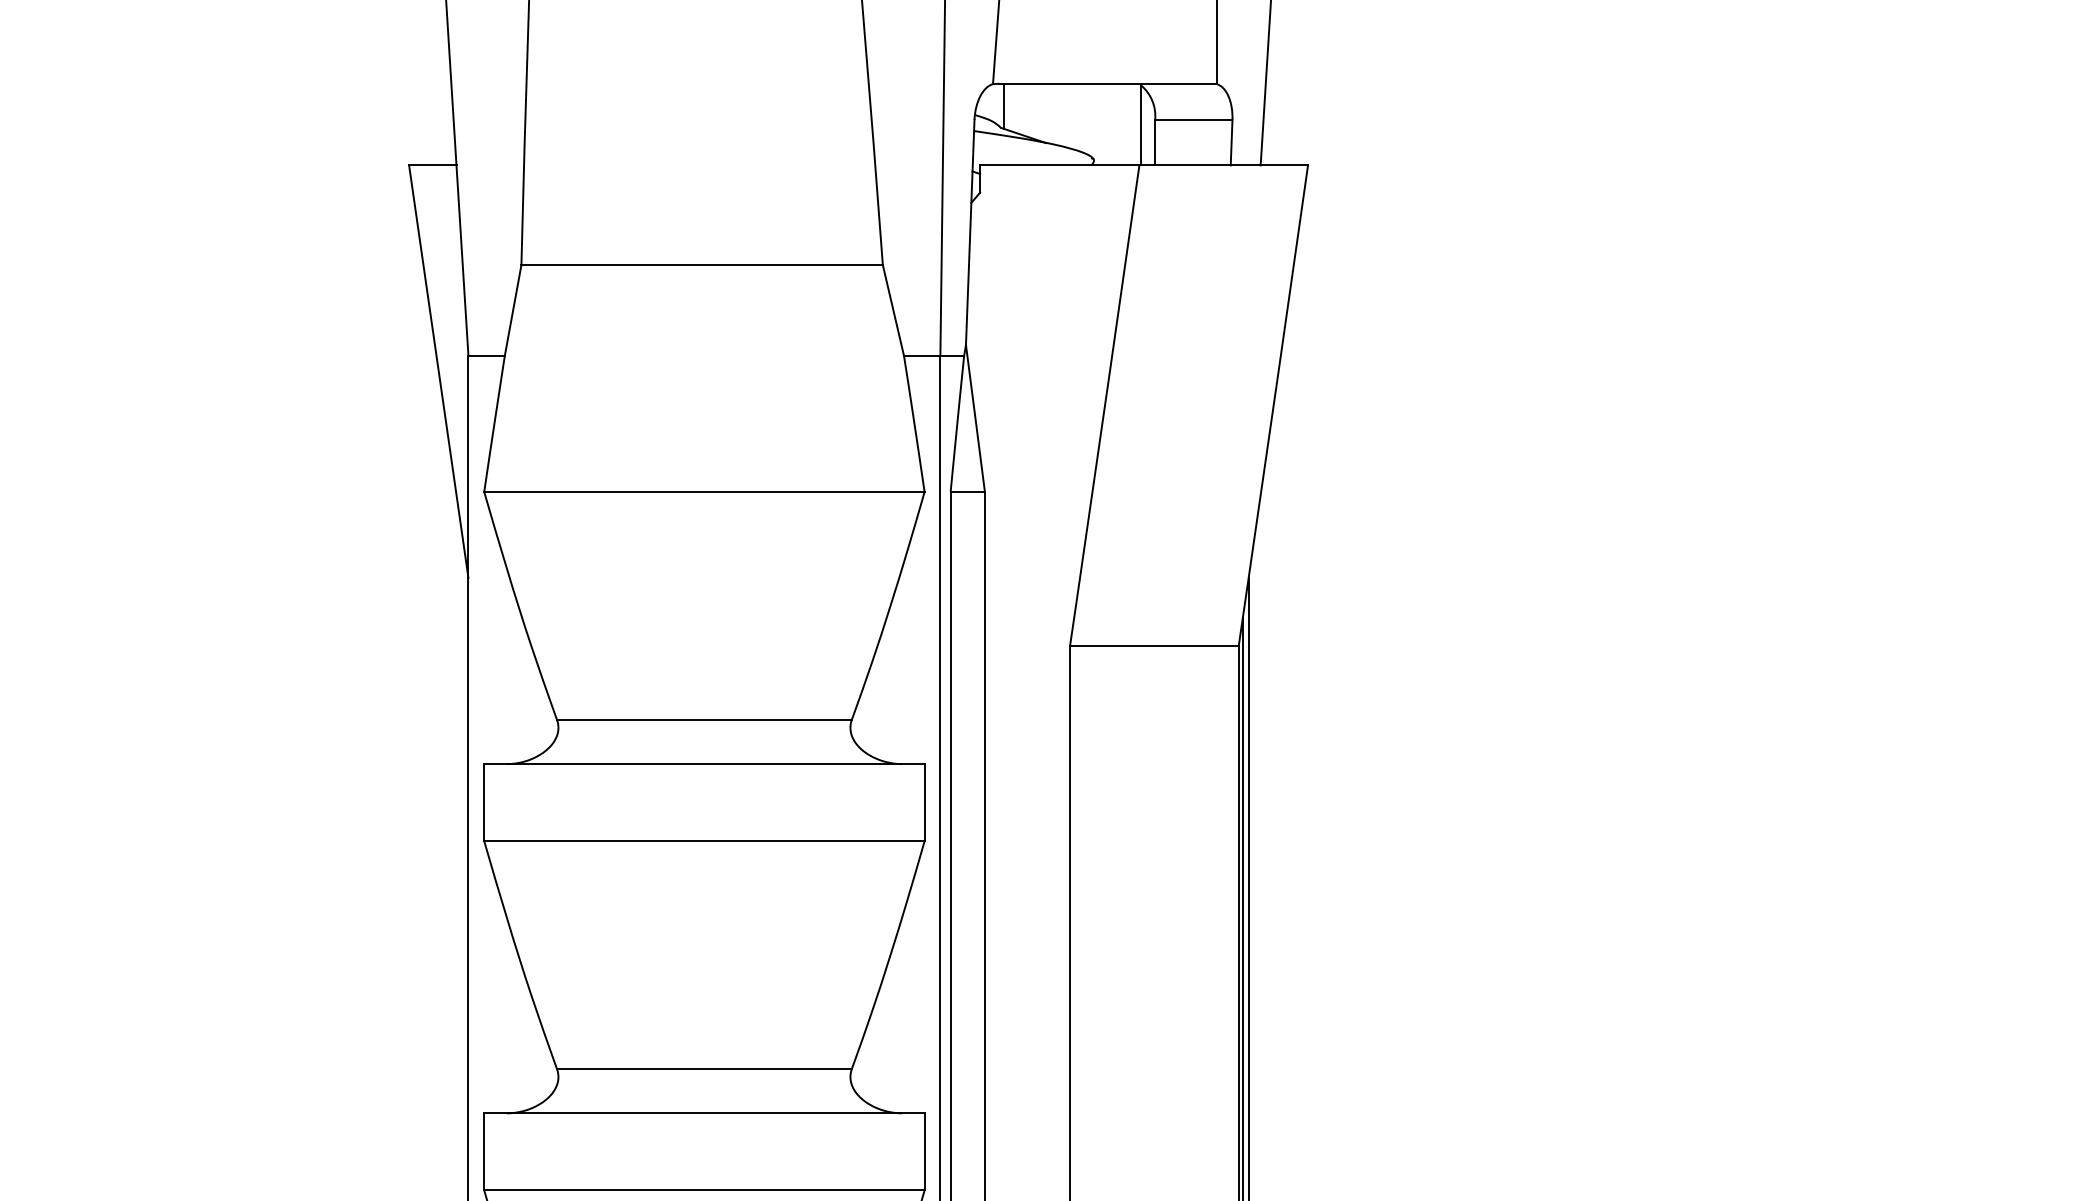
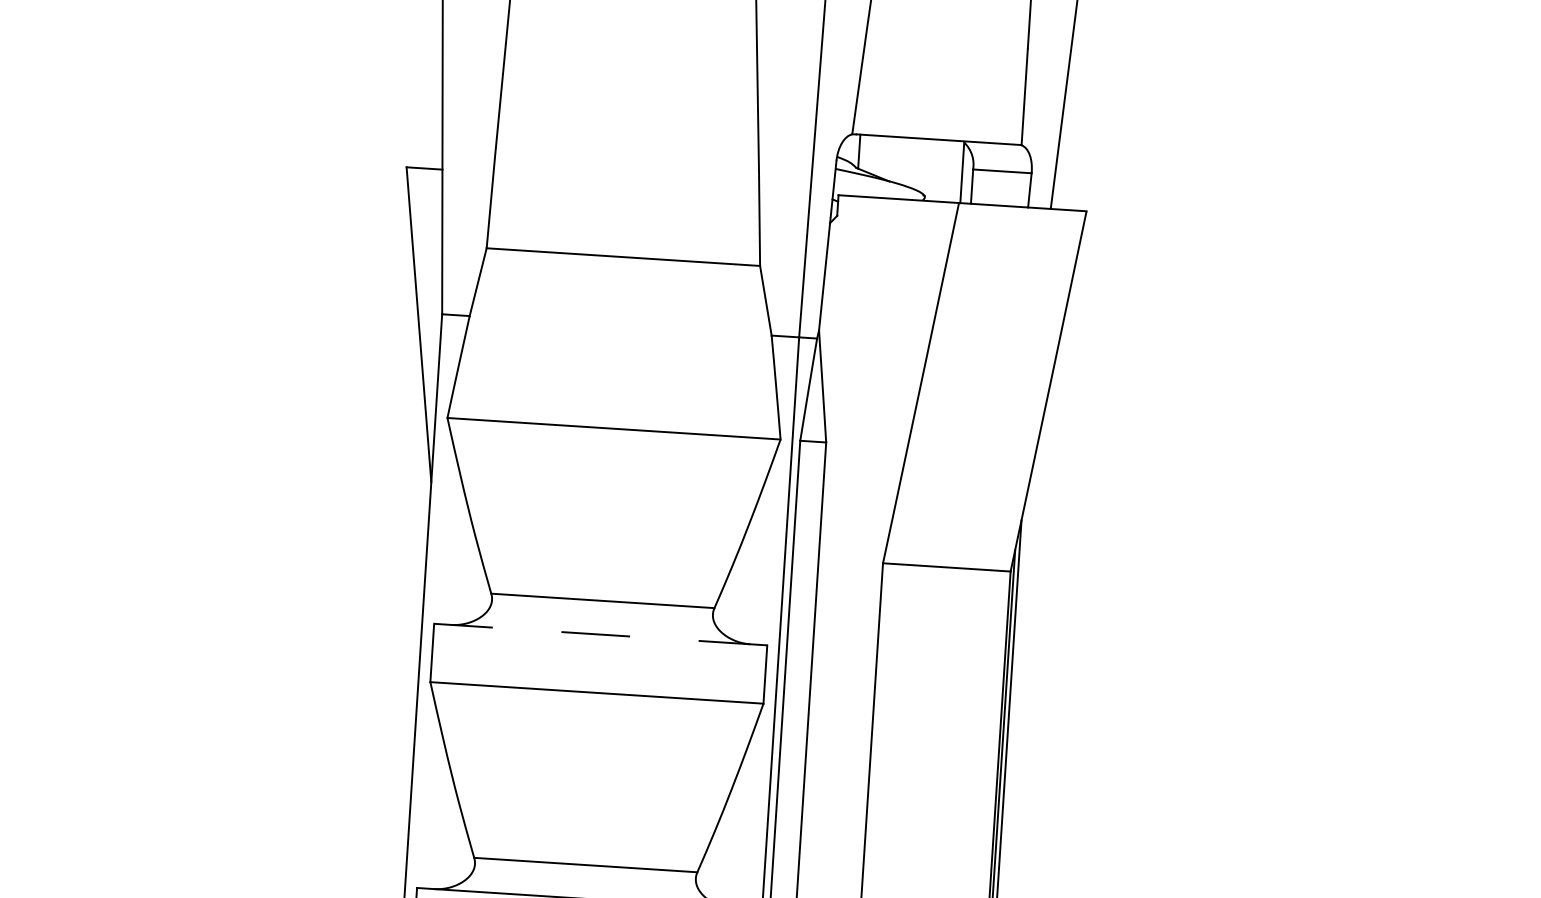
line: (703, 764) -> (599, 634), solid -> dashed

